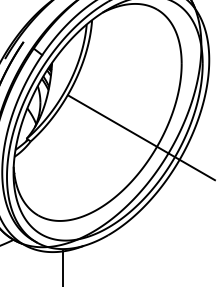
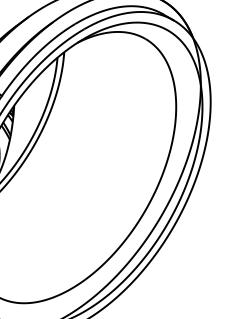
line: (133, 133) -> (115, 193), removed

